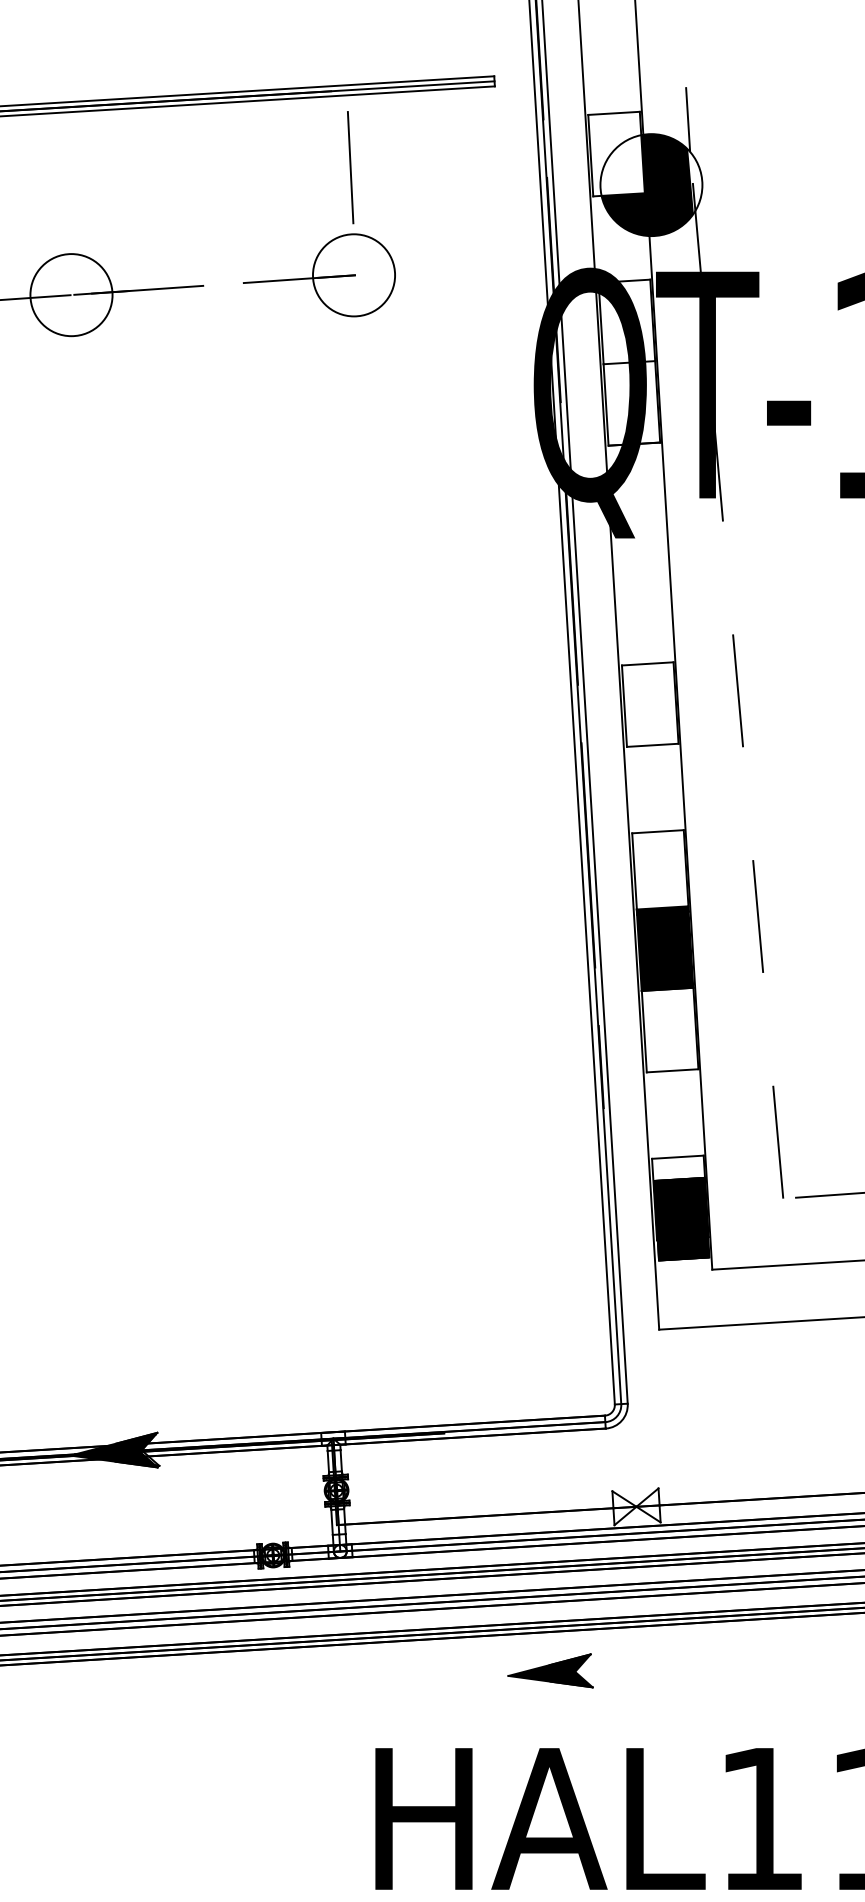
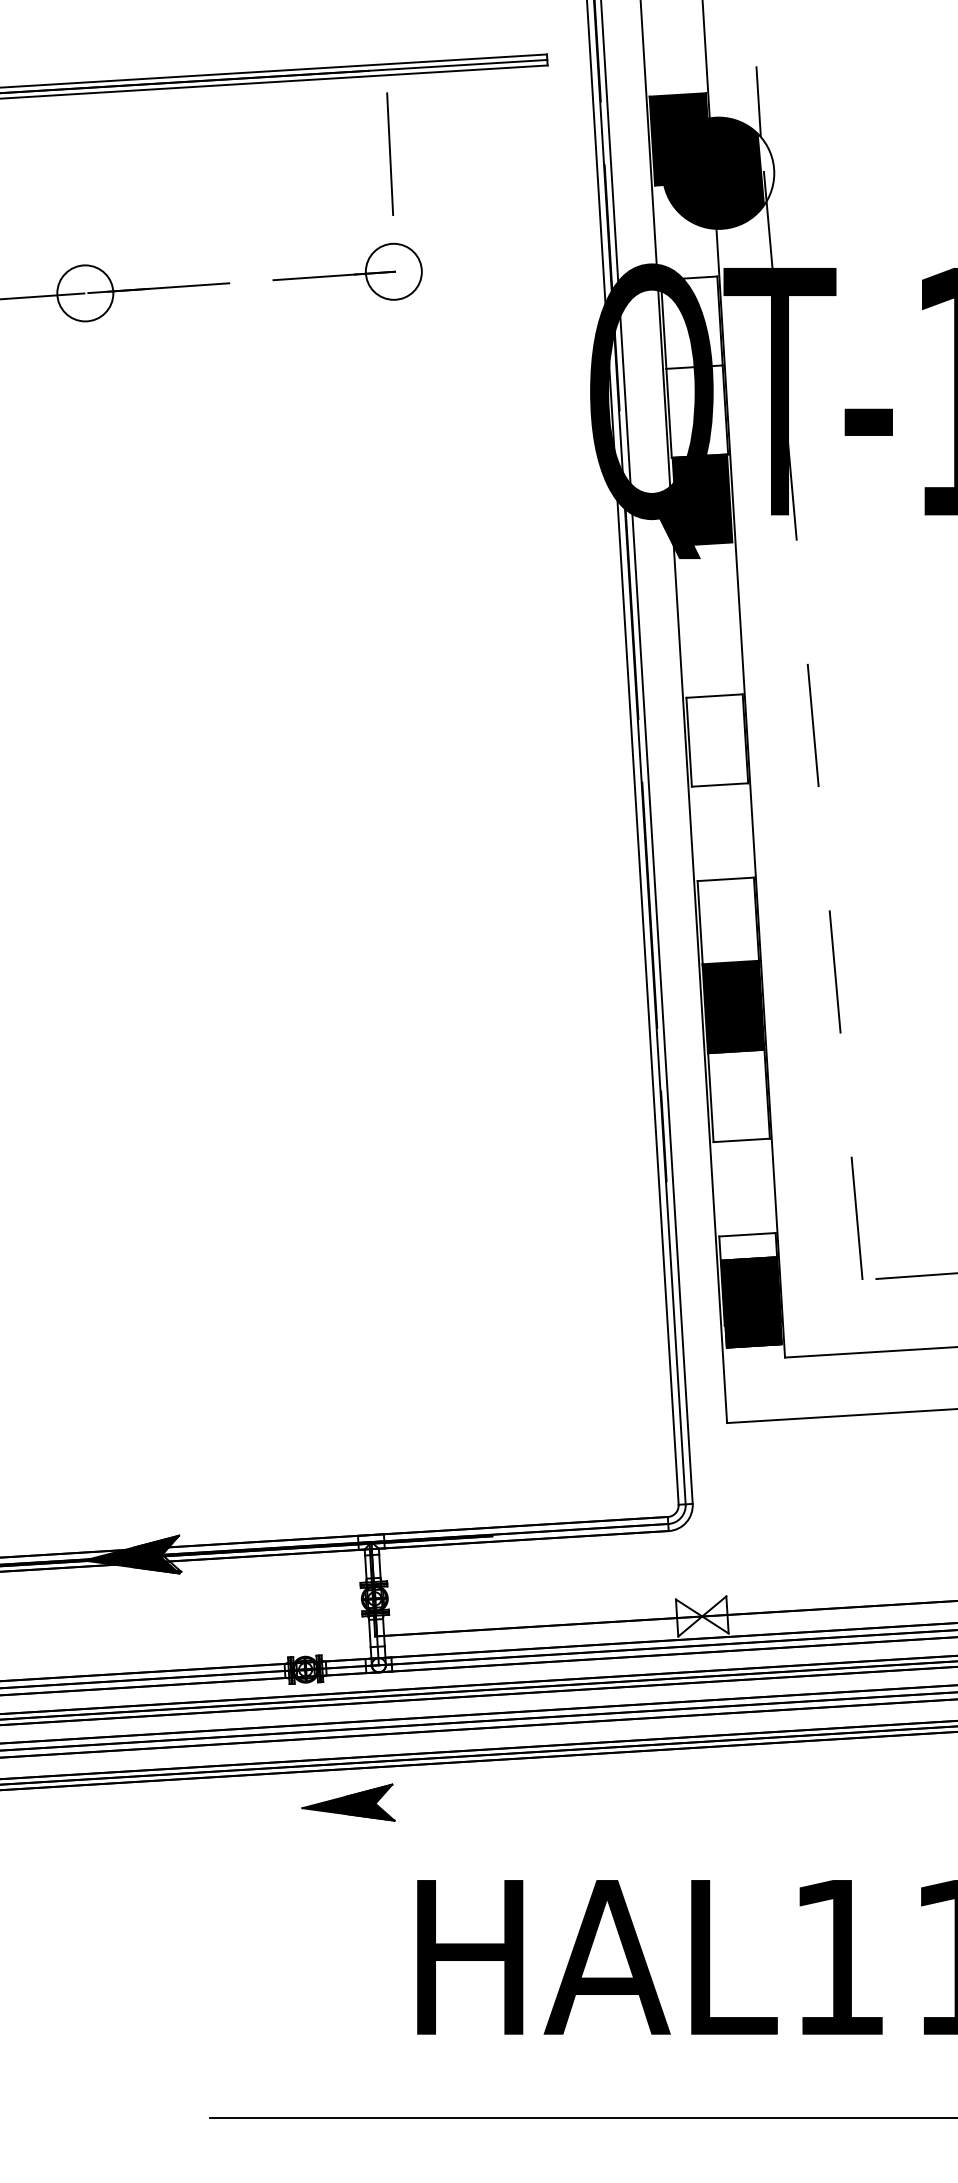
fill: (616, 154) -> (680, 139), added
circle: (353, 275) -> (393, 271), size x0.62
circle: (71, 295) -> (85, 293), size x0.62
fill: (636, 484) -> (702, 500), added
part: (550, 1670) -> (348, 1802), moved

